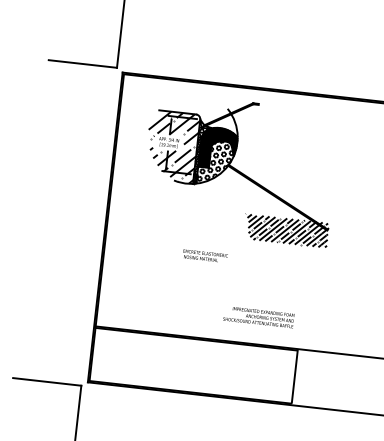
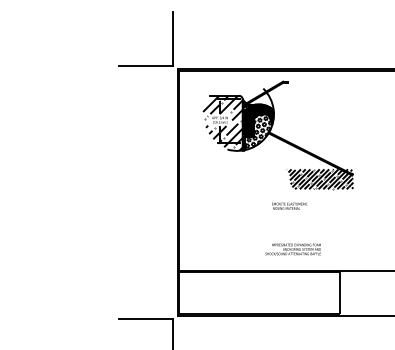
text: (205, 255) -> (289, 205), moved
text: (258, 317) -> (292, 249), moved

